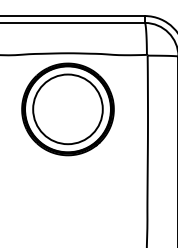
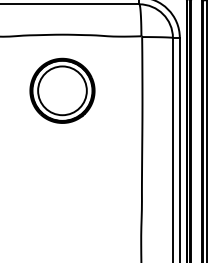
part: (68, 109) -> (62, 90), size x0.7

